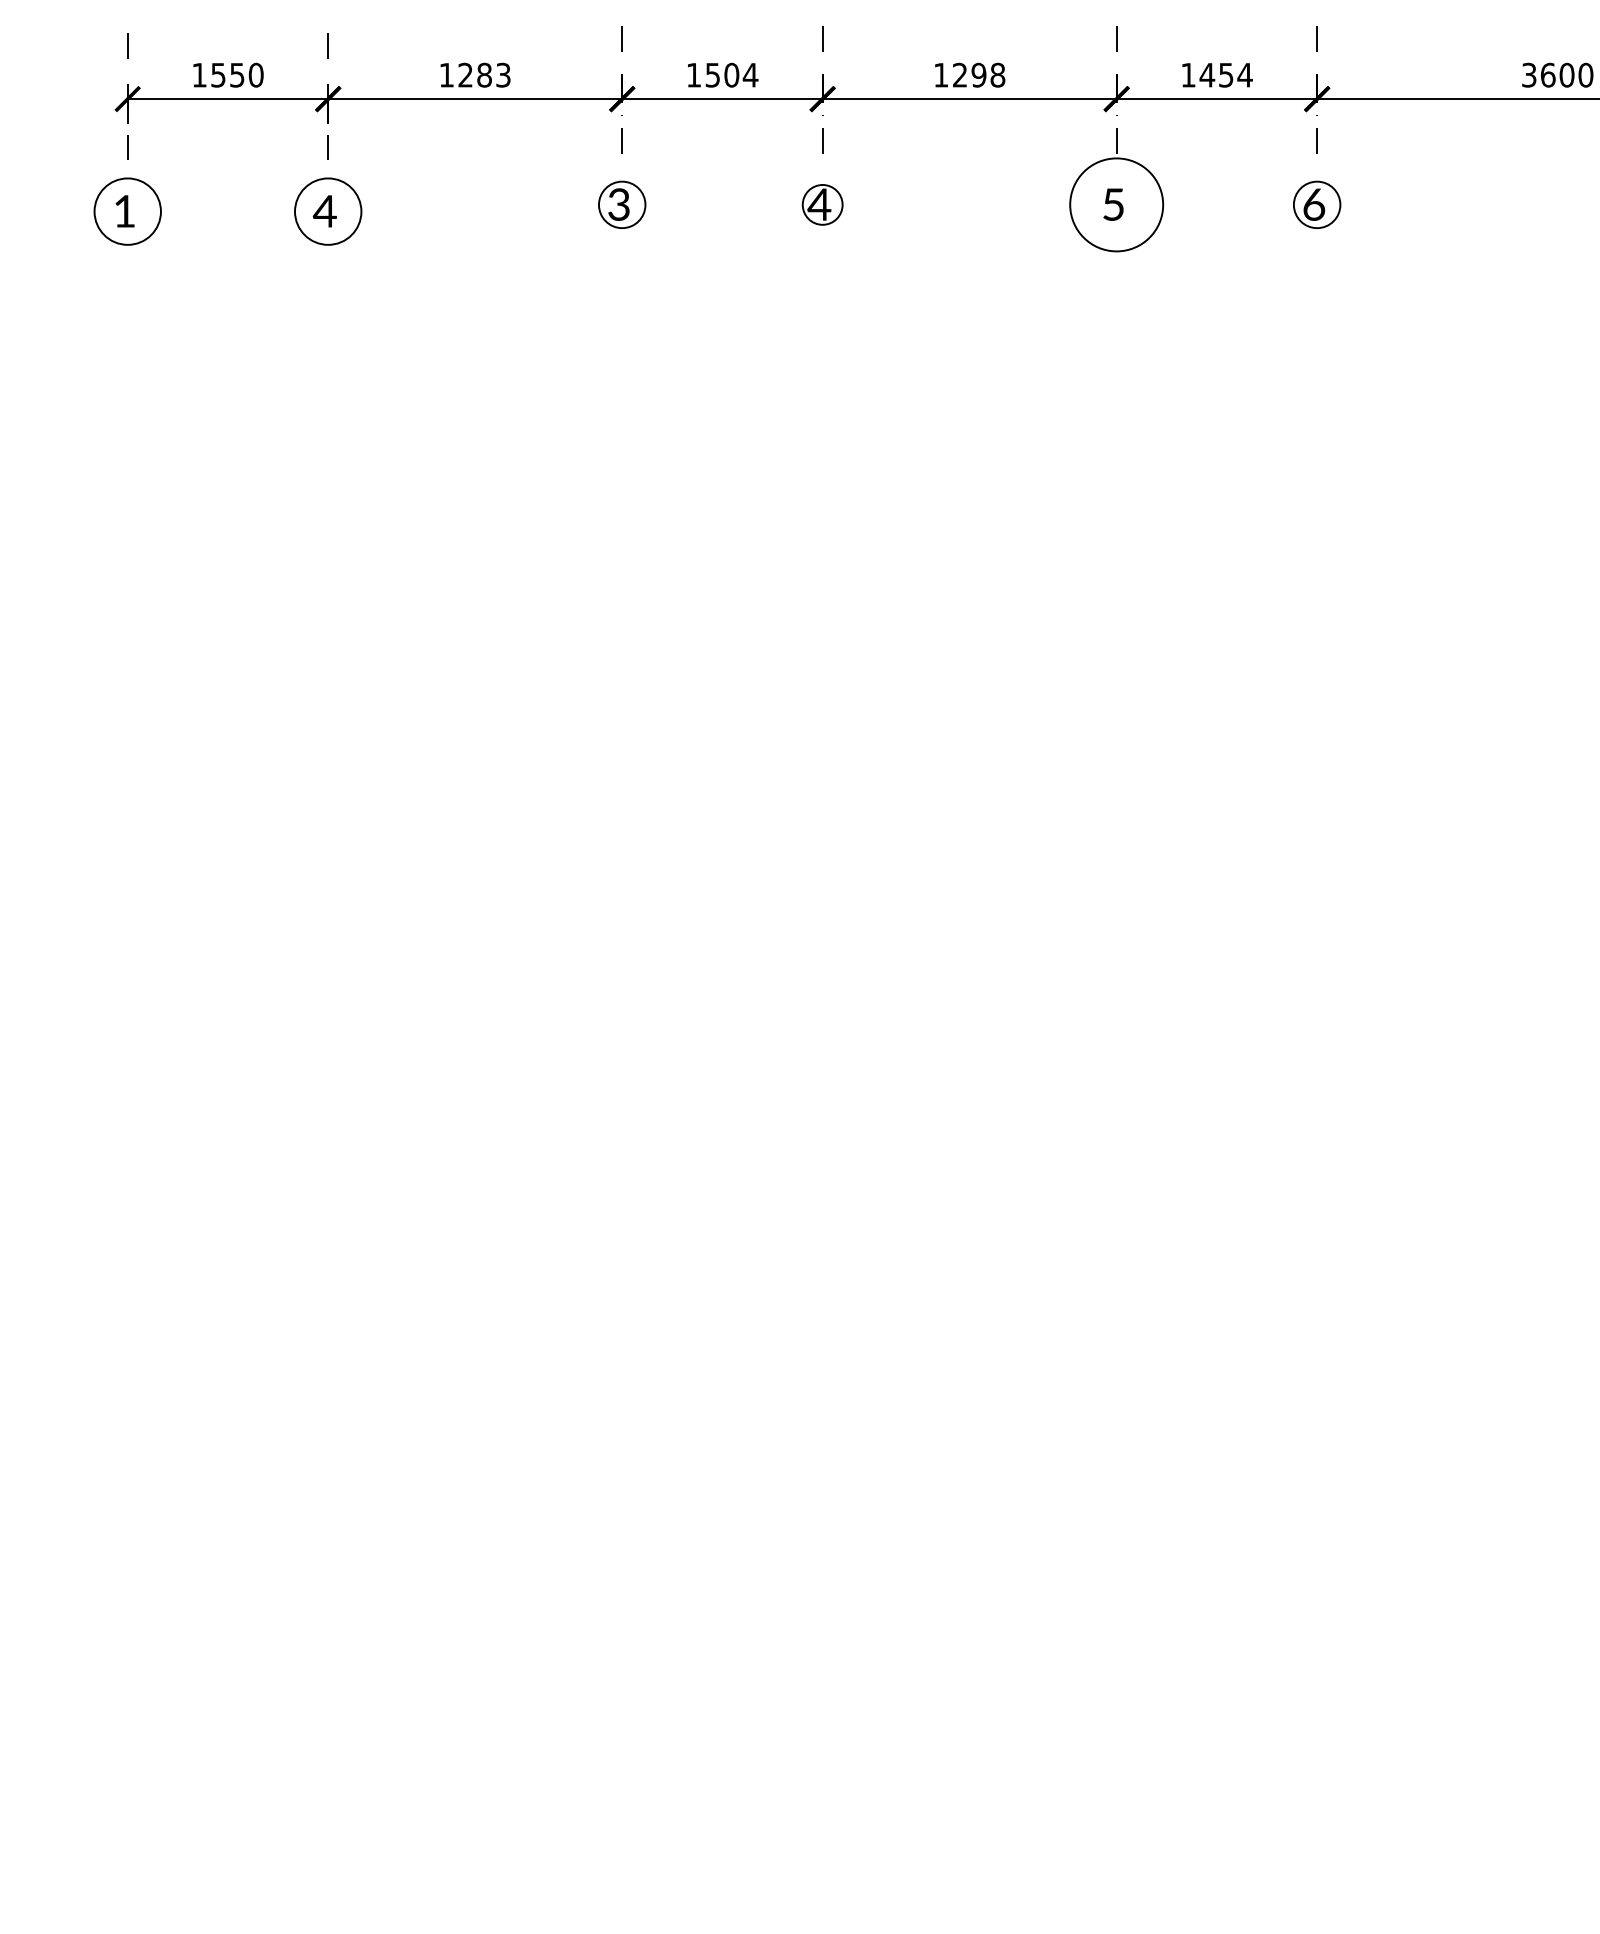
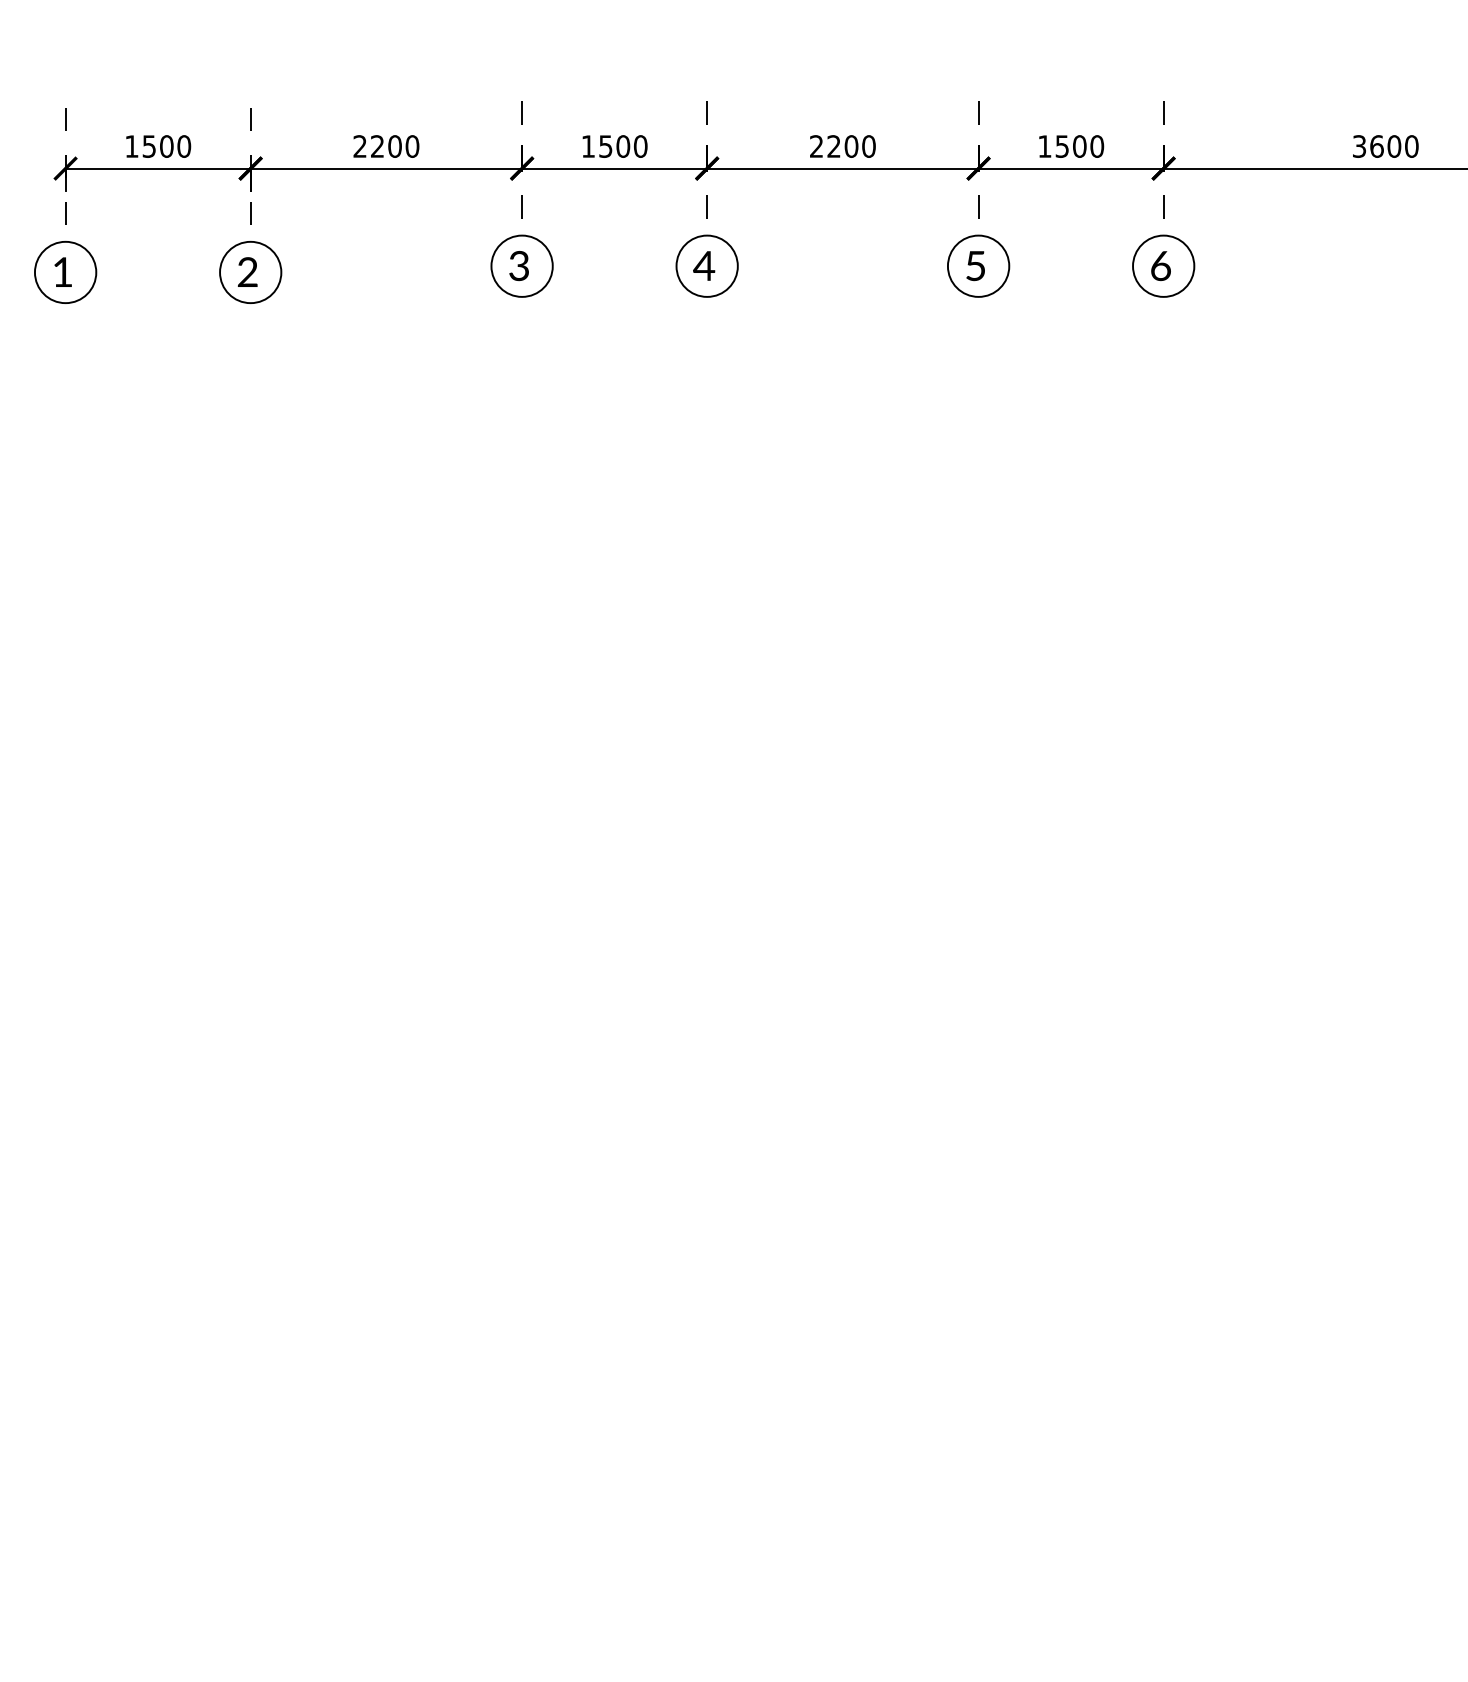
text: (237, 74) -> (166, 145), 1550 -> 1500
text: (474, 74) -> (385, 145), 1283 -> 2200
text: (750, 74) -> (640, 145), 1504 -> 1500
text: (969, 74) -> (842, 145), 1298 -> 2200
text: (1225, 74) -> (1079, 145), 1454 -> 1500
circle: (622, 204) -> (522, 265), size x1.43
circle: (822, 204) -> (707, 265), size x1.67
circle: (1116, 204) -> (978, 265), size x0.71
circle: (1316, 204) -> (1163, 265), size x1.43
text: (324, 211) -> (247, 272), 4 -> 2

